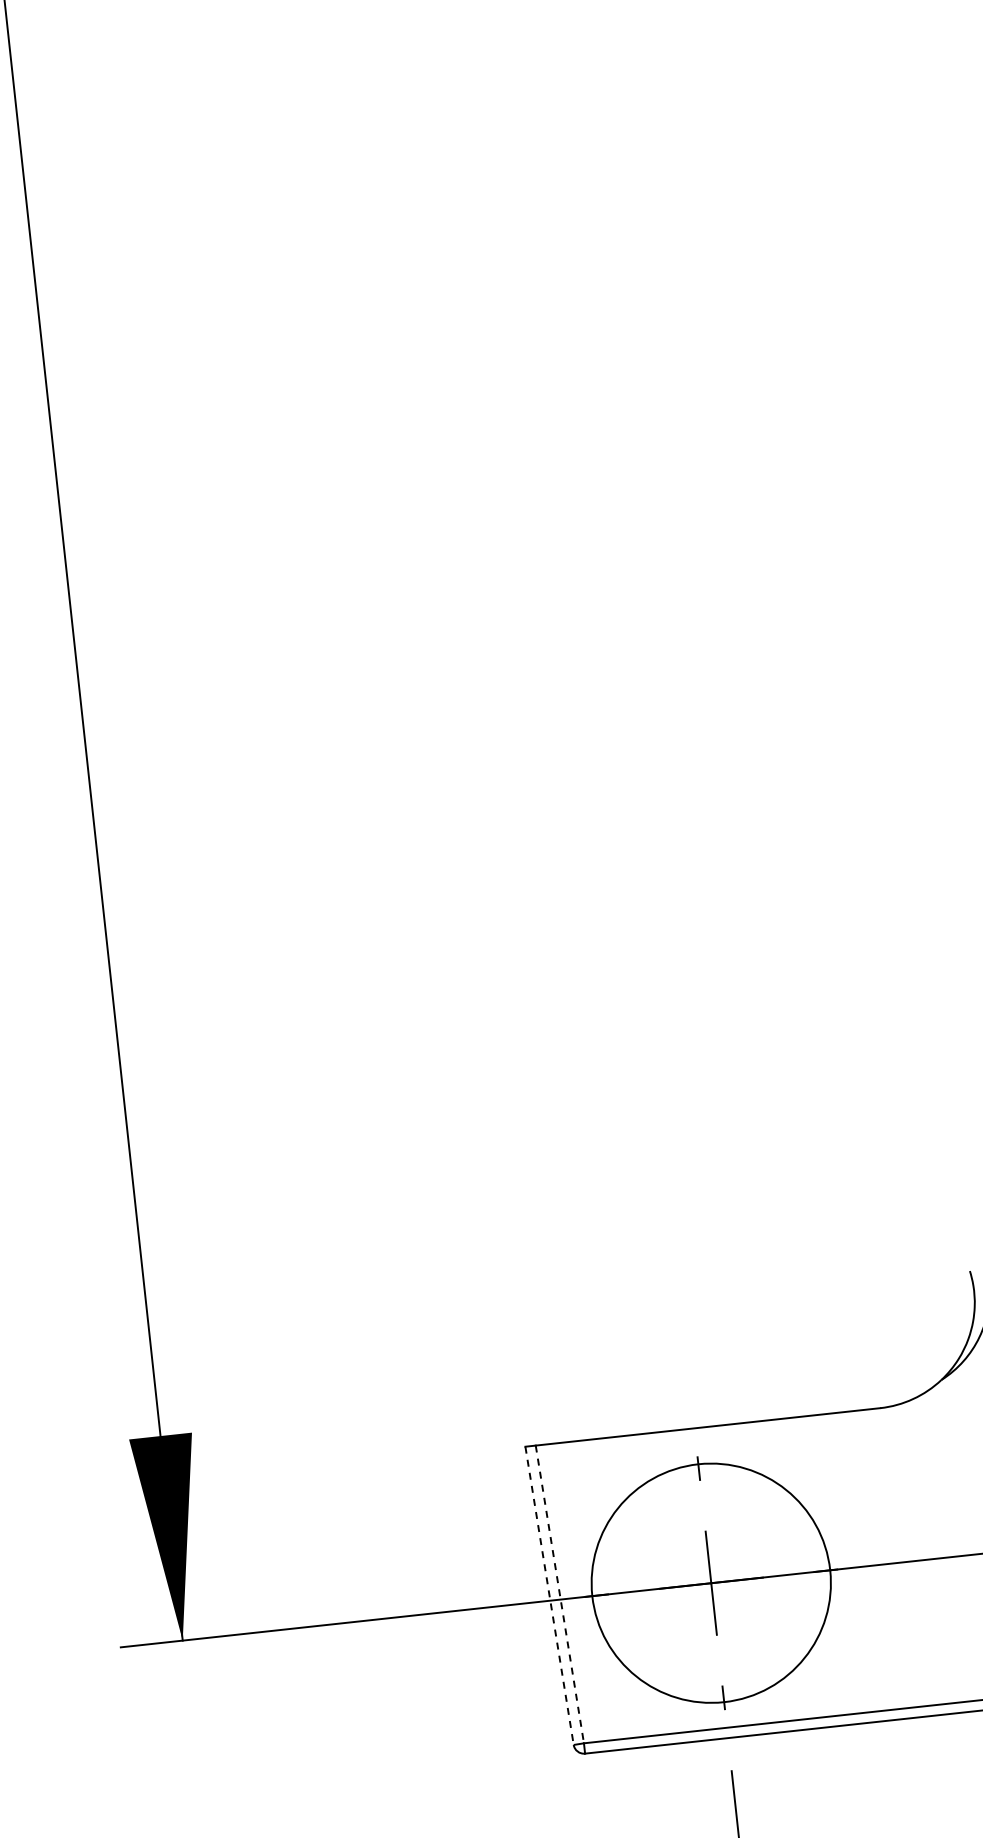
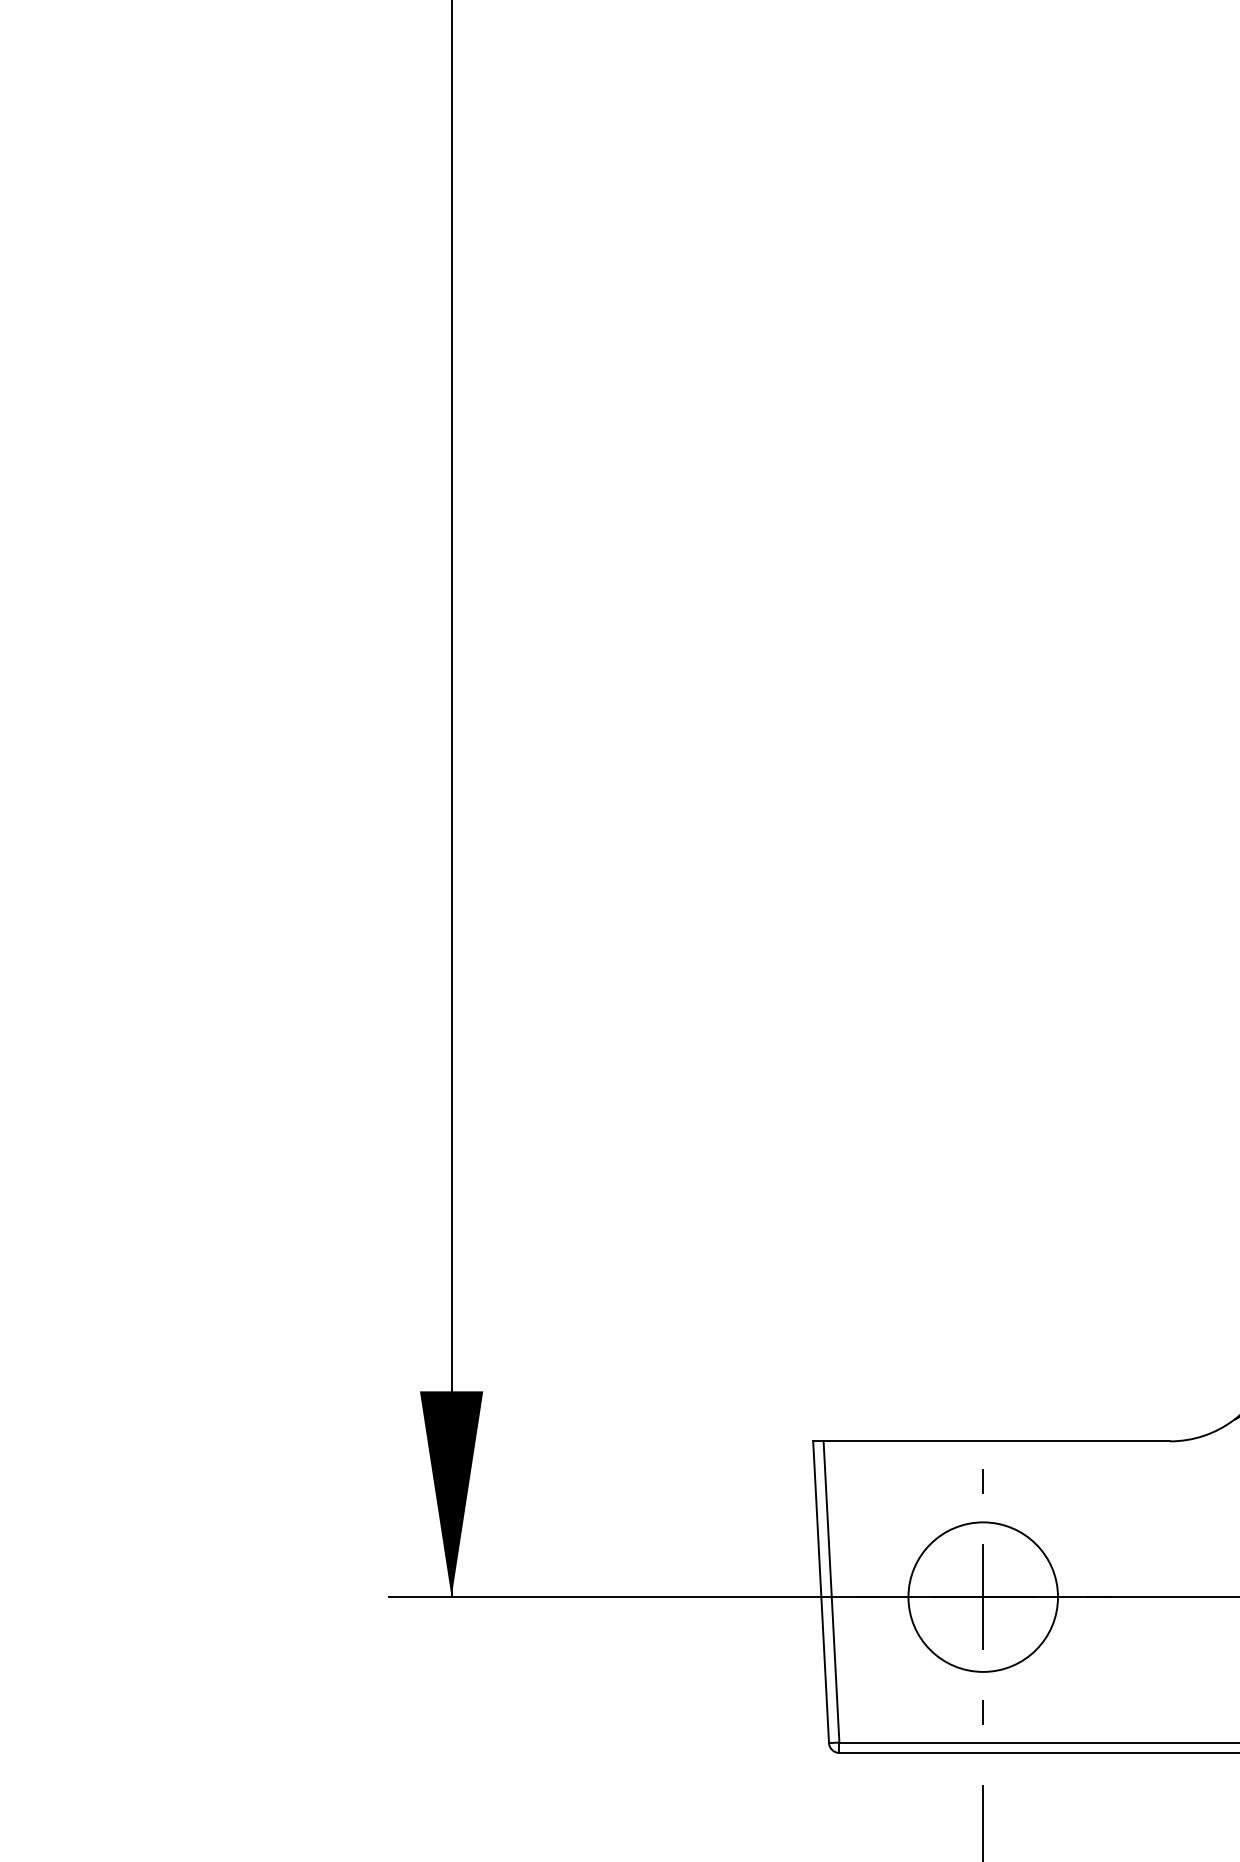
circle: (711, 1582) -> (983, 1596), size x0.62
line: (559, 1593) -> (831, 1591), dashed -> solid
line: (549, 1596) -> (821, 1592), dashed -> solid

